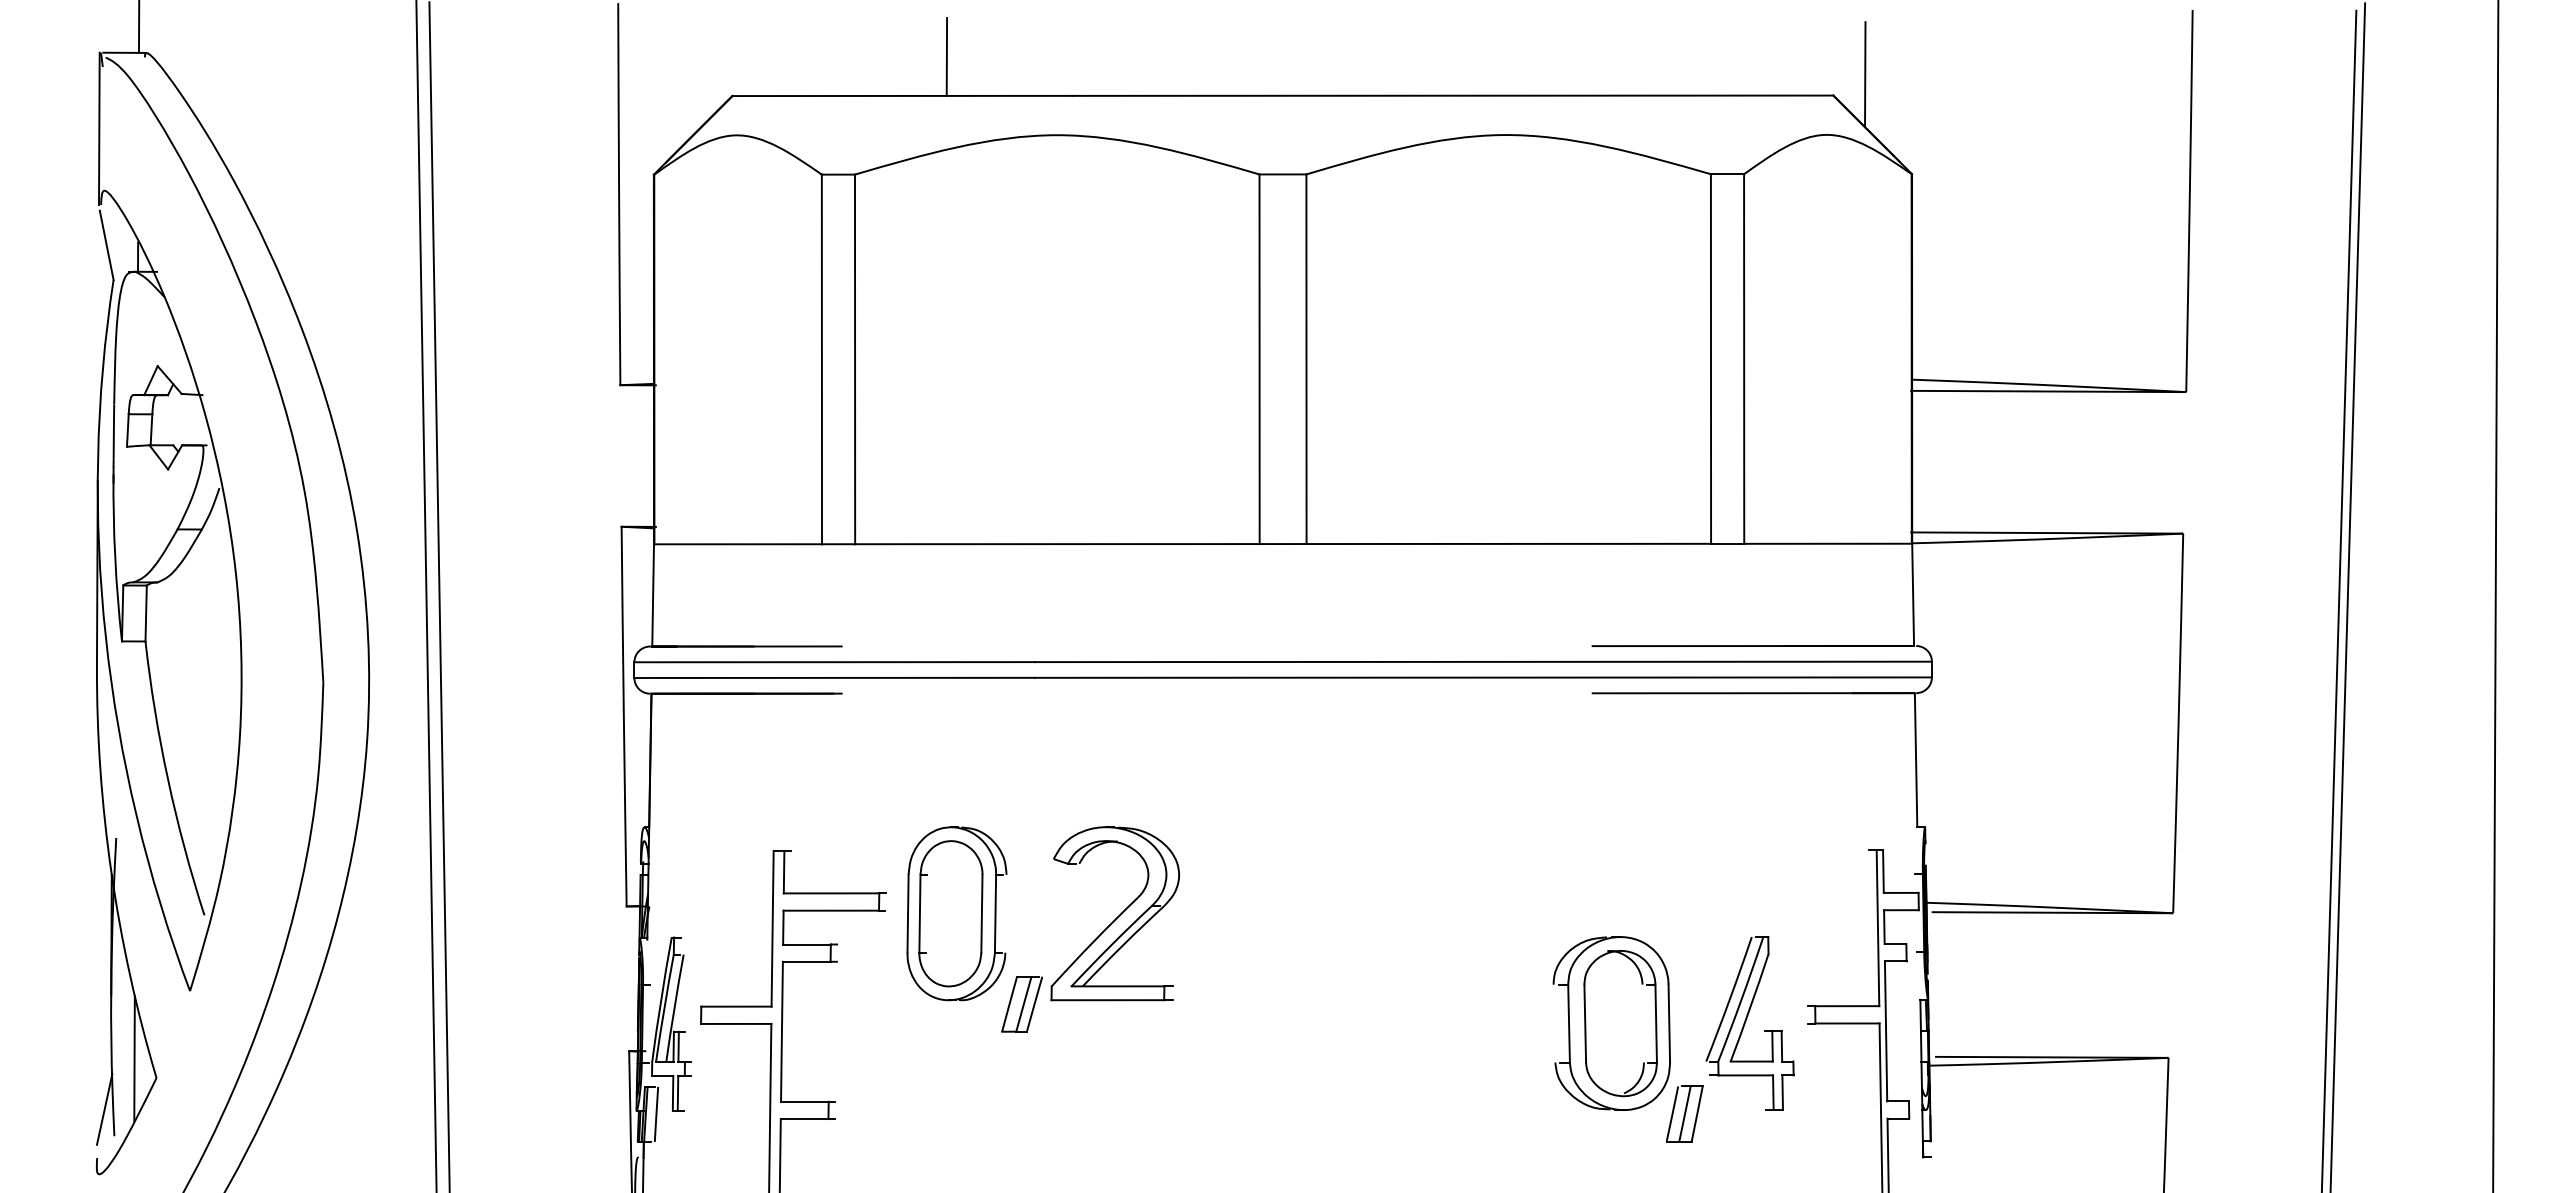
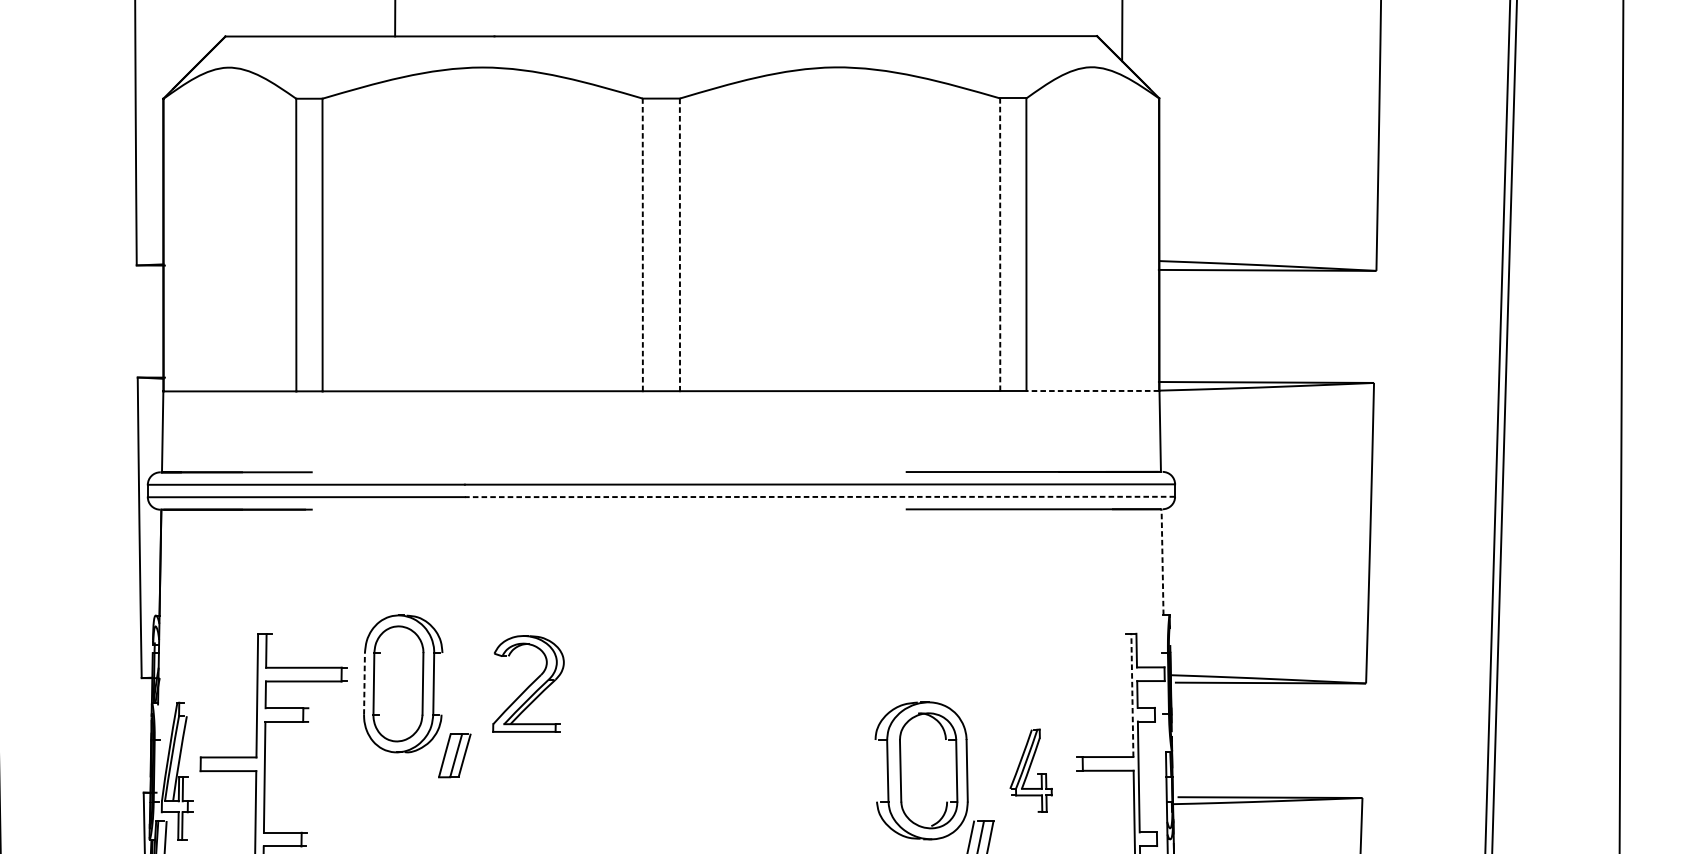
line: (1259, 359) -> (642, 245), solid -> dashed
line: (1306, 359) -> (679, 245), solid -> dashed
line: (1711, 359) -> (1000, 245), solid -> dashed
line: (1828, 543) -> (1093, 390), solid -> dashed
line: (1483, 677) -> (820, 496), solid -> dashed
line: (1916, 760) -> (1162, 562), solid -> dashed
line: (908, 913) -> (364, 683), solid -> dashed
part: (1114, 913) -> (527, 683), size x0.7
line: (1877, 928) -> (1132, 695), solid -> dashed
part: (1749, 1023) -> (1030, 770), size x0.6

